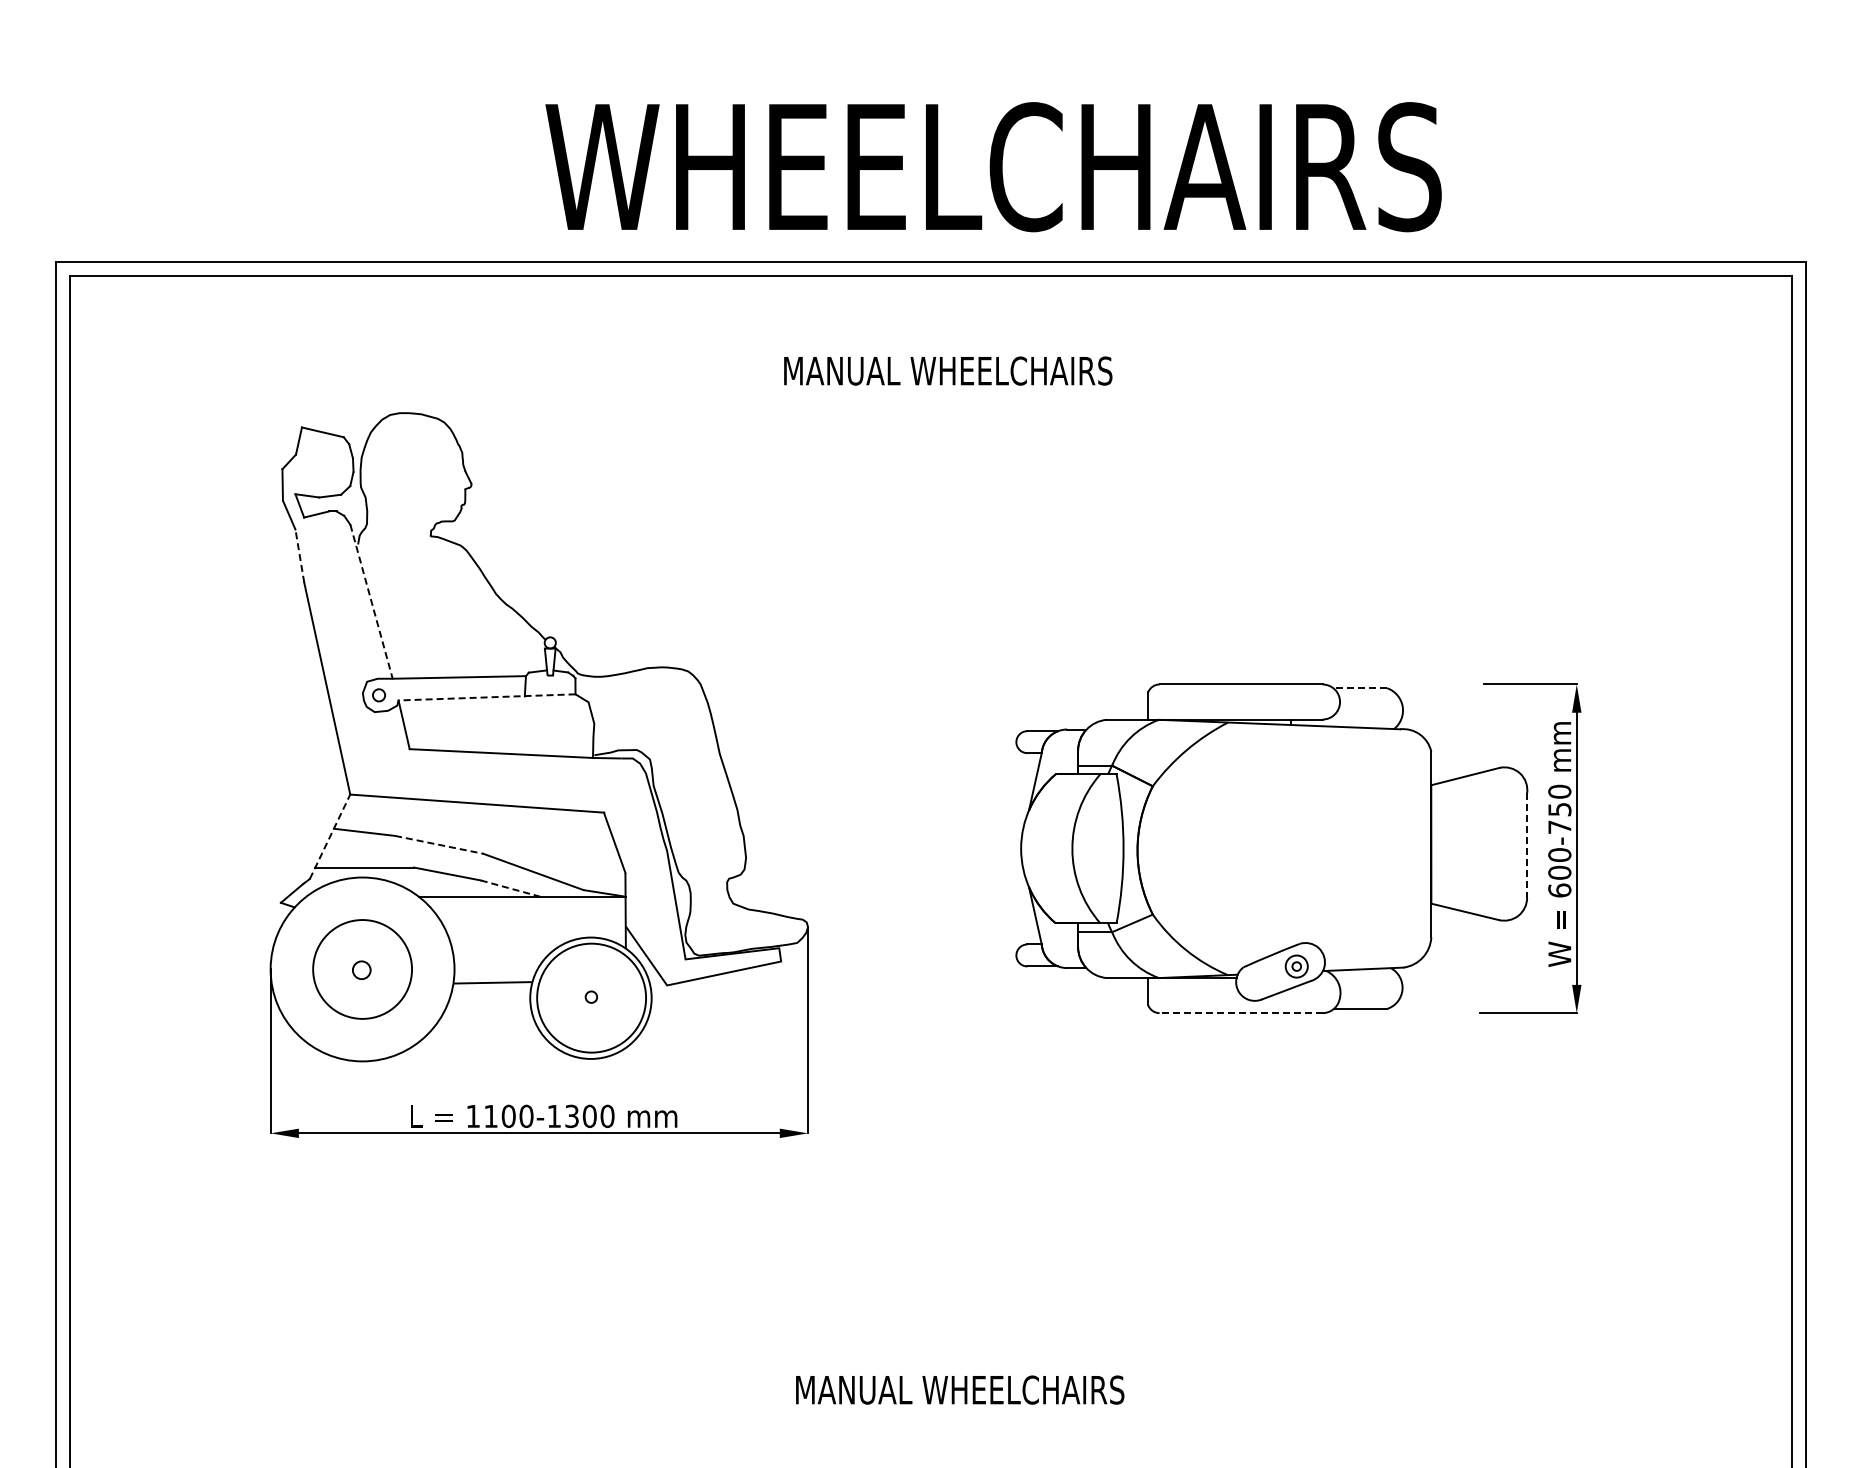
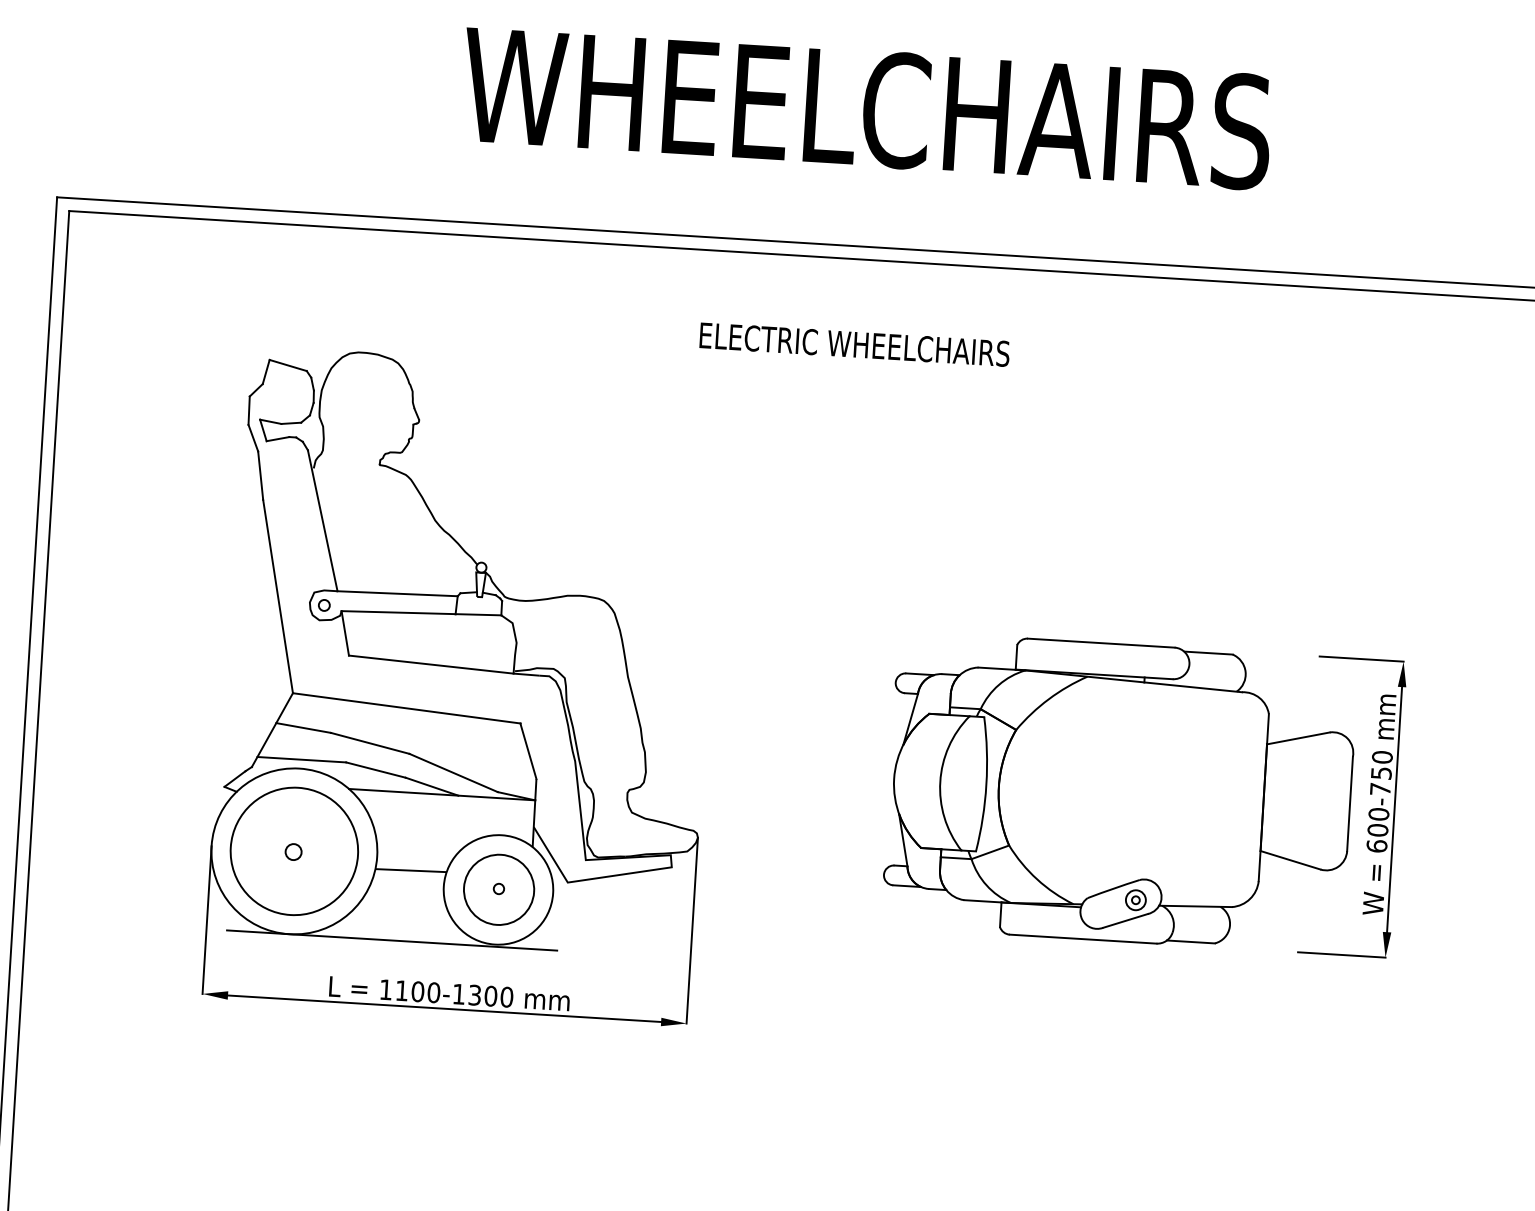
text: (993, 167) -> (866, 109), moved
text: (948, 370) -> (855, 344), MANUAL WHEELCHAIRS -> ELECTRIC WHEELCHAIRS
line: (299, 556) -> (260, 476), dashed -> solid
line: (371, 601) -> (322, 520), dashed -> solid
line: (1360, 688) -> (1208, 653), dashed -> solid
line: (487, 697) -> (421, 613), dashed -> solid
line: (330, 836) -> (272, 729), dashed -> solid
line: (439, 844) -> (370, 743), dashed -> solid
line: (1527, 846) -> (1350, 804), dashed -> solid
line: (510, 888) -> (432, 786), dashed -> solid
circle: (362, 969) -> (294, 851), size x1.43
circle: (591, 998) -> (498, 890), size x0.71
line: (1240, 1013) -> (1082, 939), dashed -> solid
line: (476, 1061) -> (391, 940), added

